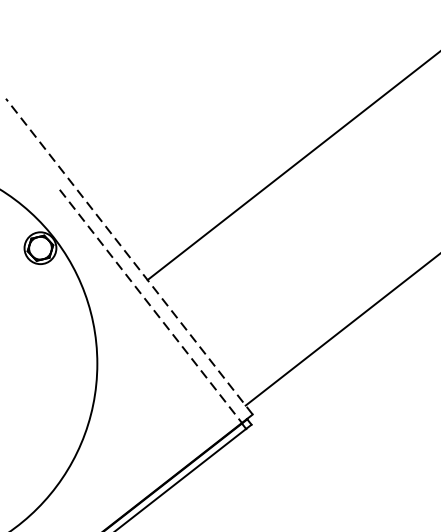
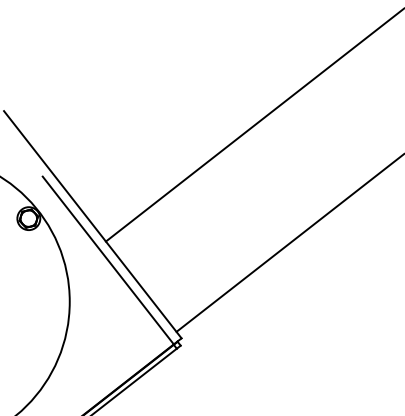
line: (128, 256) -> (92, 224), dashed -> solid
line: (151, 306) -> (108, 260), dashed -> solid

